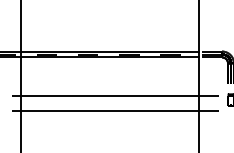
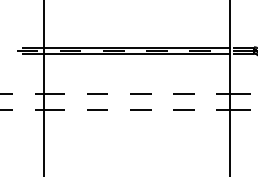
line: (109, 95) -> (136, 93), solid -> dashed
line: (109, 110) -> (136, 109), solid -> dashed

